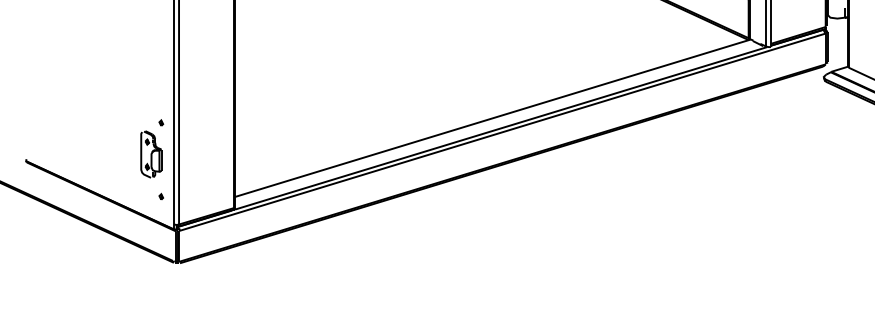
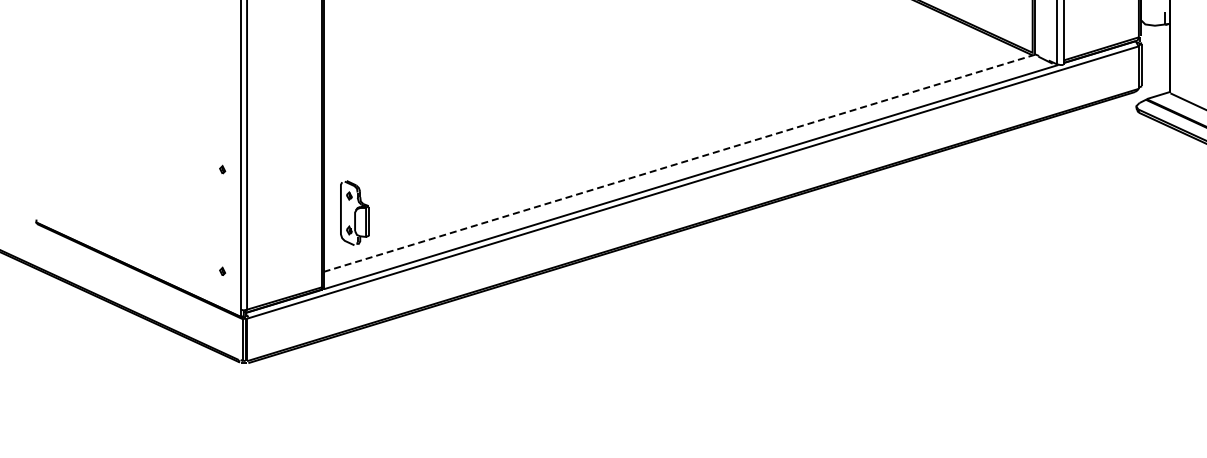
line: (492, 118) -> (679, 163), solid -> dashed
part: (151, 154) -> (354, 212), moved

